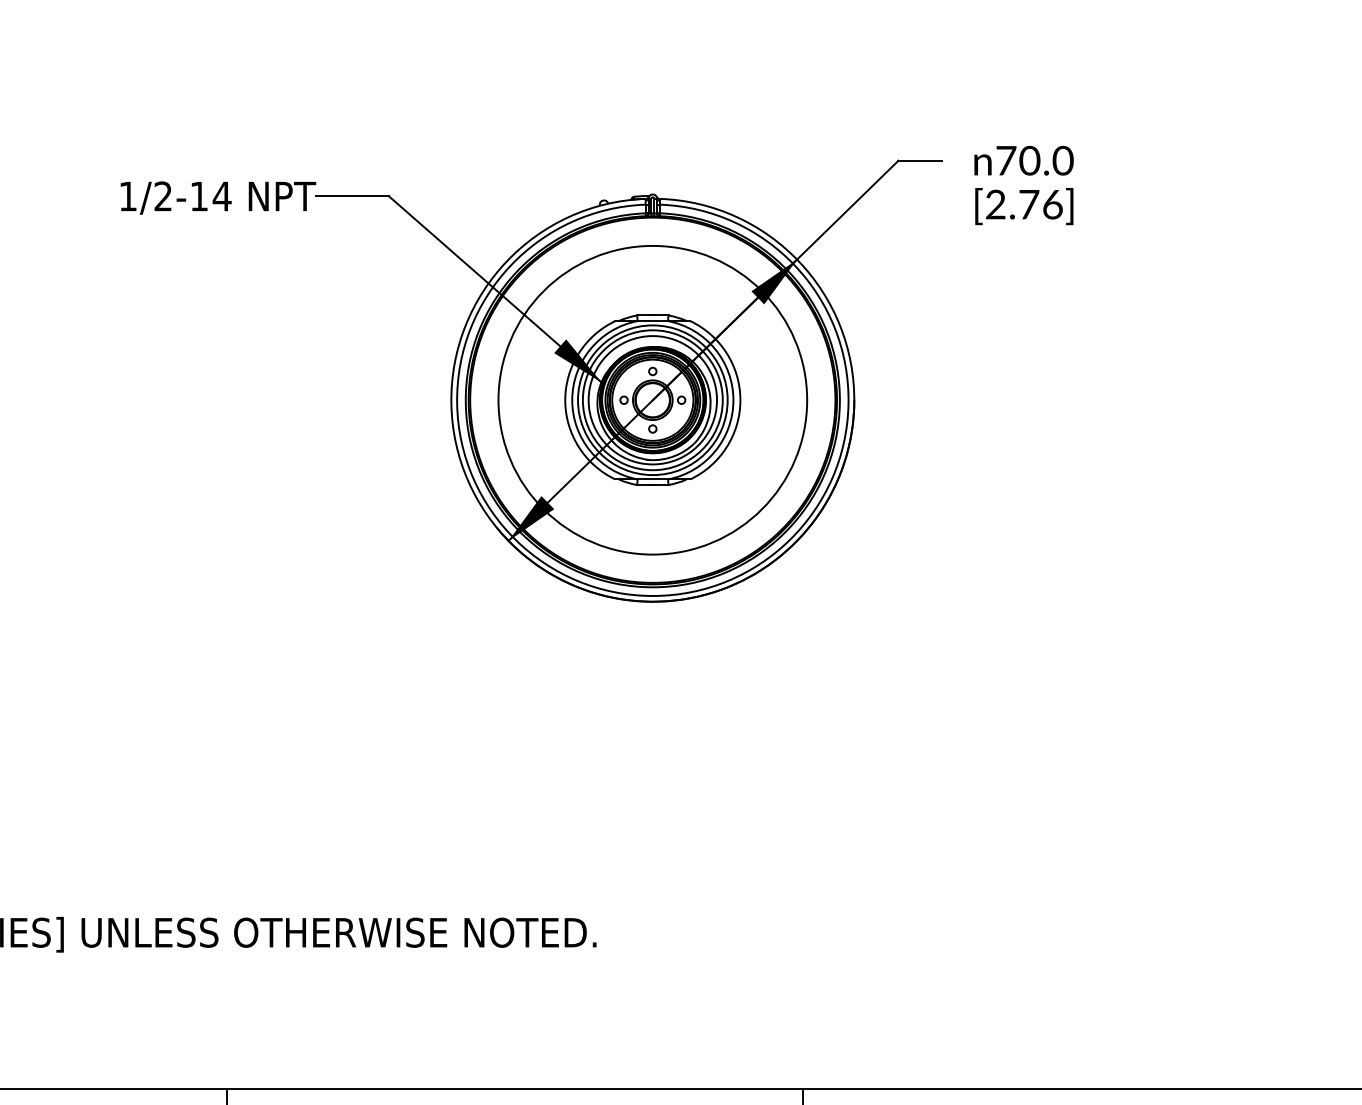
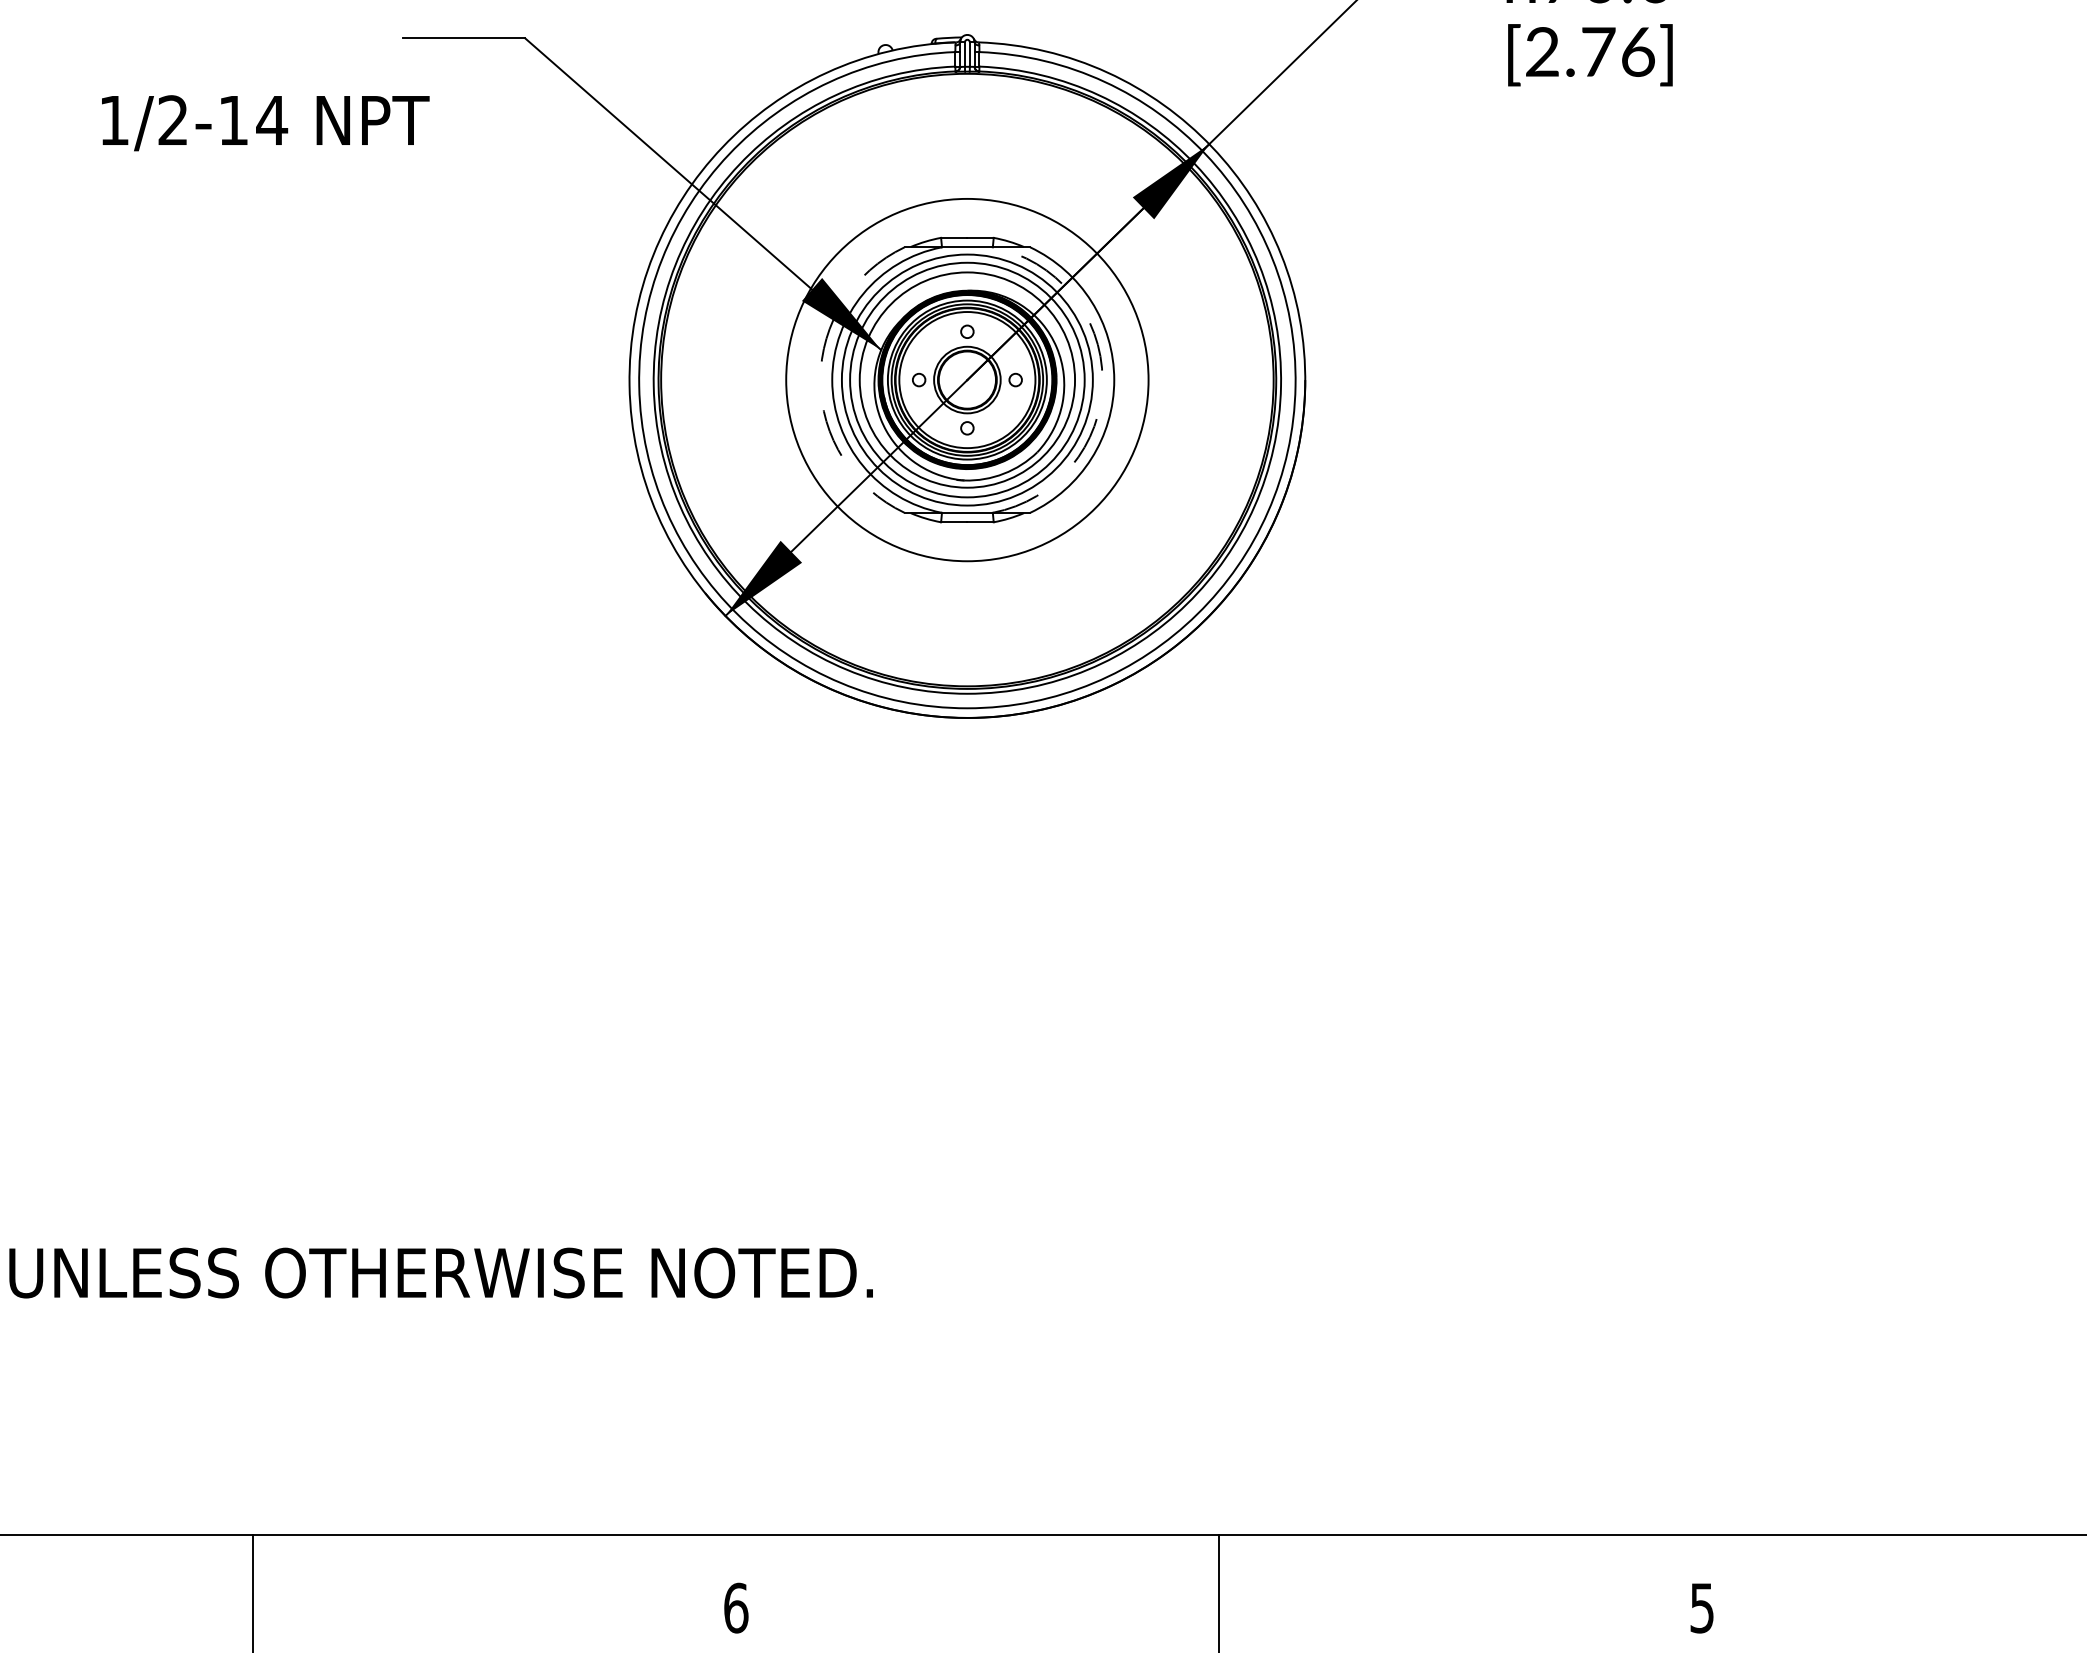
text: (218, 197) -> (265, 122), moved
circle: (652, 399) -> (966, 378), size x0.7
arc: (565, 400) -> (820, 380), solid -> dashed
arc: (733, 400) -> (1102, 380), solid -> dashed

